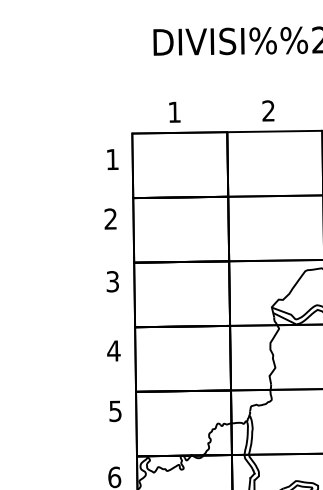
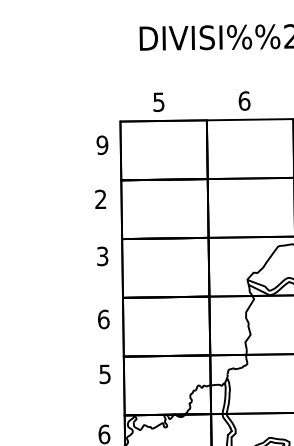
text: (268, 110) -> (244, 100), 2 -> 6
text: (174, 112) -> (158, 102), 1 -> 5
text: (112, 159) -> (102, 145), 1 -> 9
text: (113, 350) -> (103, 319), 4 -> 6

